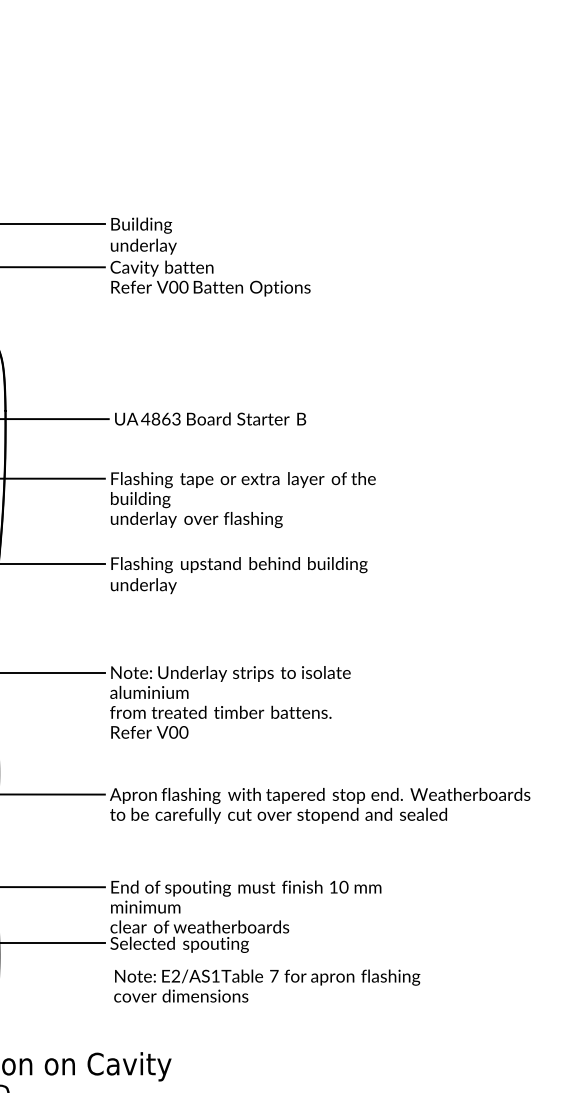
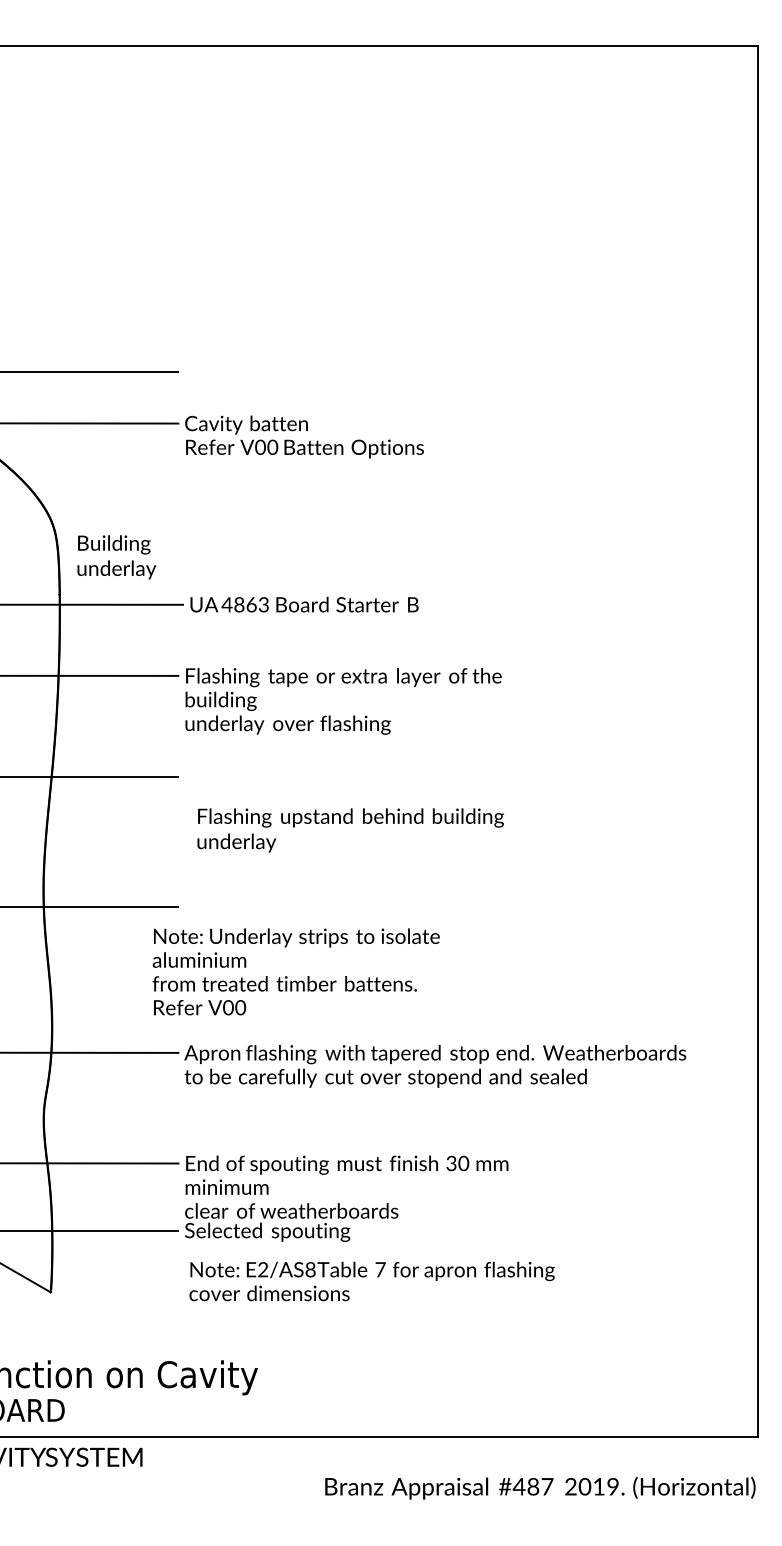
text: (143, 236) -> (116, 557), moved
text: (239, 575) -> (350, 830), moved
text: (229, 702) -> (295, 971), moved
text: (333, 887) -> (451, 1163), 10 -> 30
text: (215, 976) -> (310, 1269), E2/AS1 -> E2/AS8

